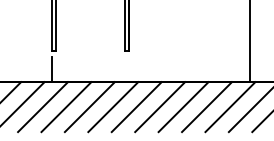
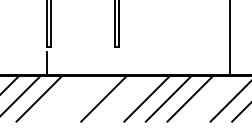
line: (66, 106) -> (61, 98), removed
line: (89, 106) -> (82, 98), removed
line: (136, 106) -> (125, 98), removed
line: (229, 106) -> (211, 98), removed

